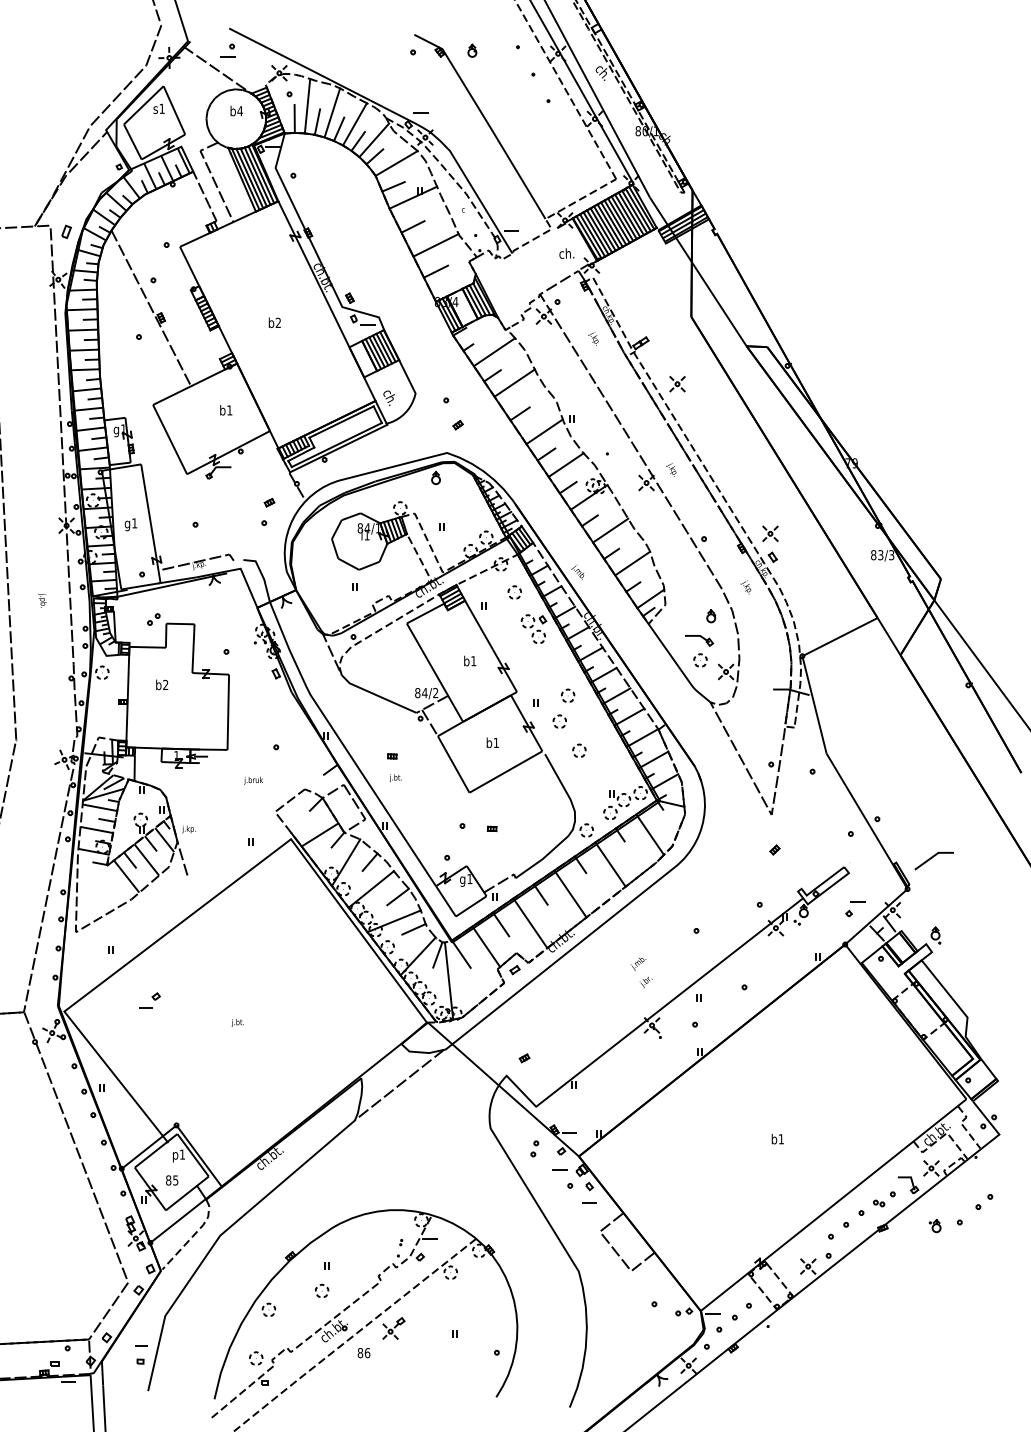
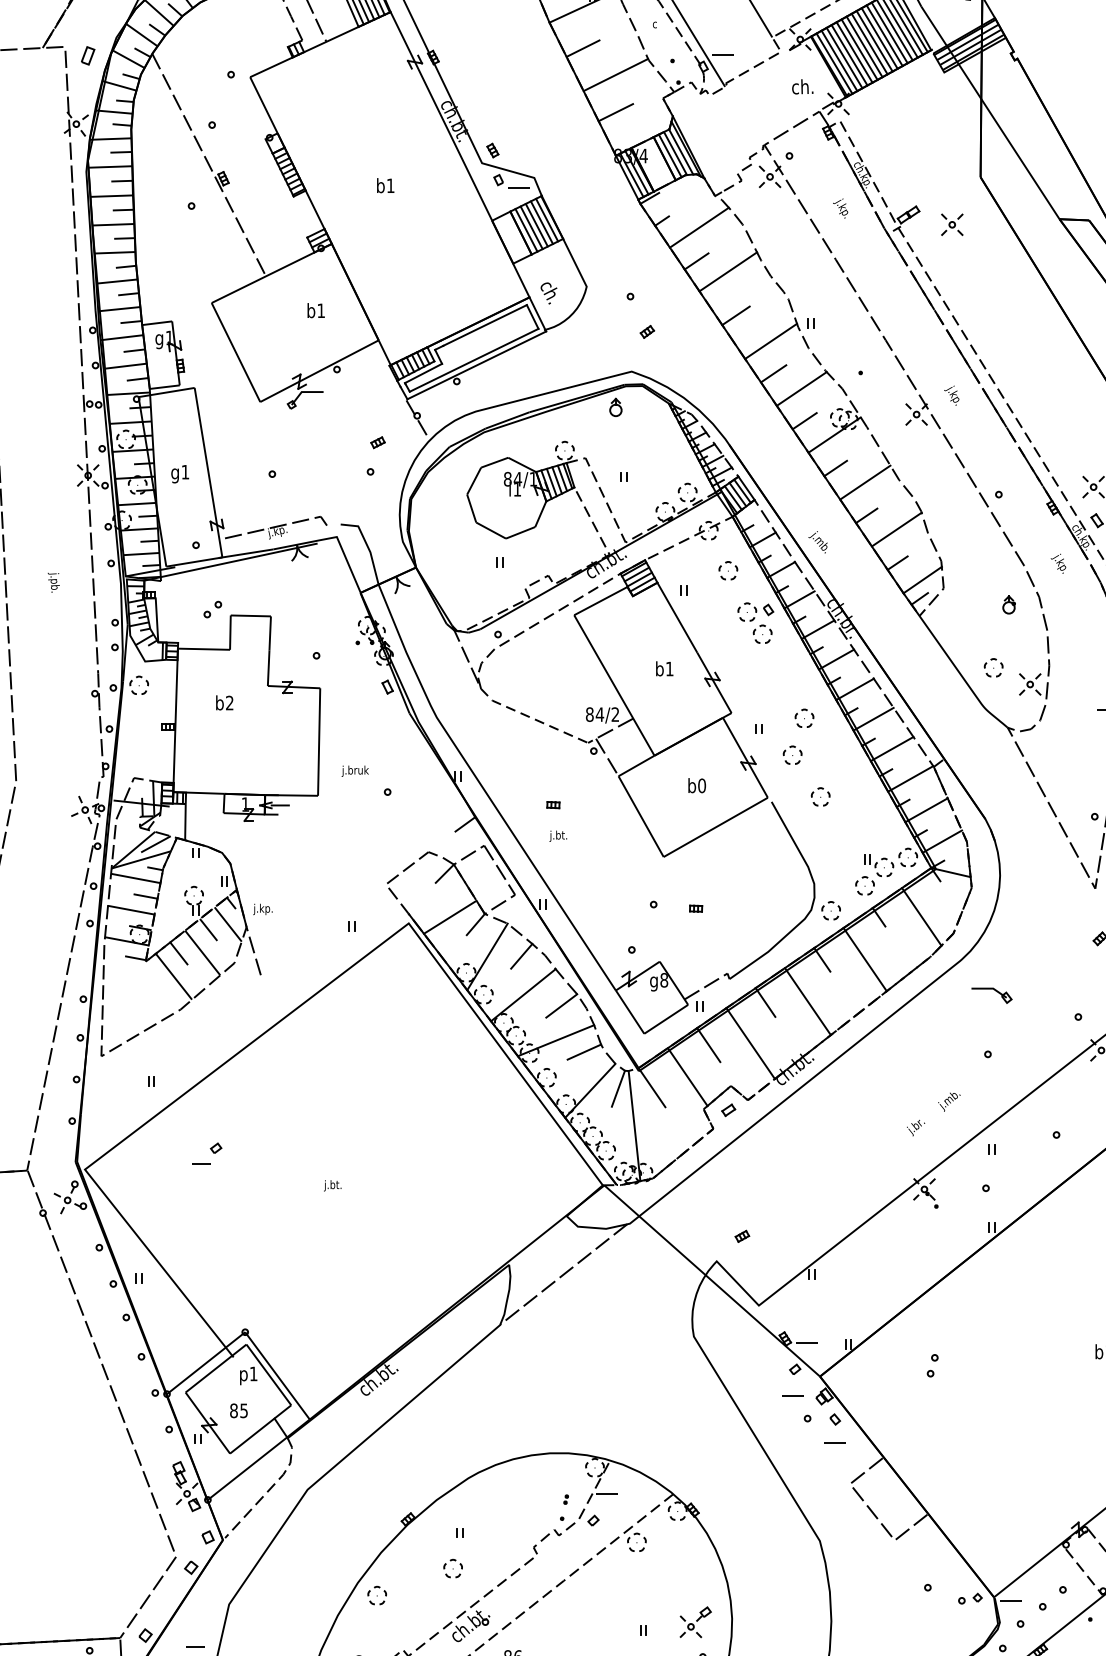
text: (277, 322) -> (389, 185), b2 -> b1
part: (677, 384) -> (952, 225), moved
part: (699, 640) -> (992, 995), moved
line: (377, 695) -> (532, 718), solid -> dashed
text: (496, 742) -> (702, 785), b1 -> b0
text: (253, 780) -> (355, 770), moved
text: (469, 879) -> (663, 980), g1 -> g8
text: (638, 964) -> (949, 1102), moved
part: (534, 1148) -> (932, 1365), moved
part: (393, 1328) -> (695, 1622), moved

